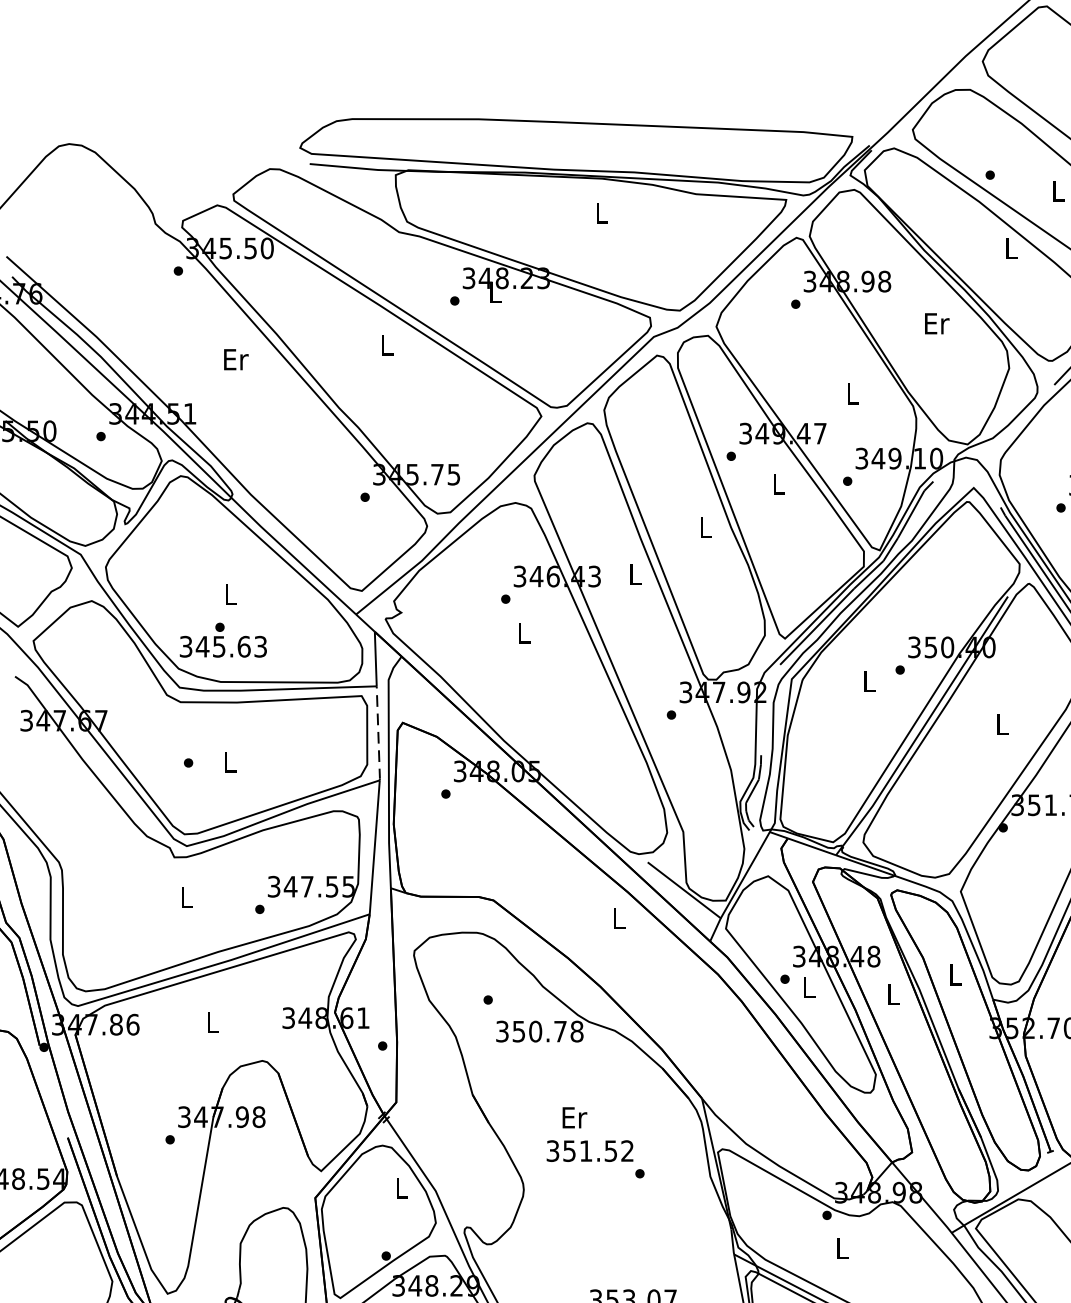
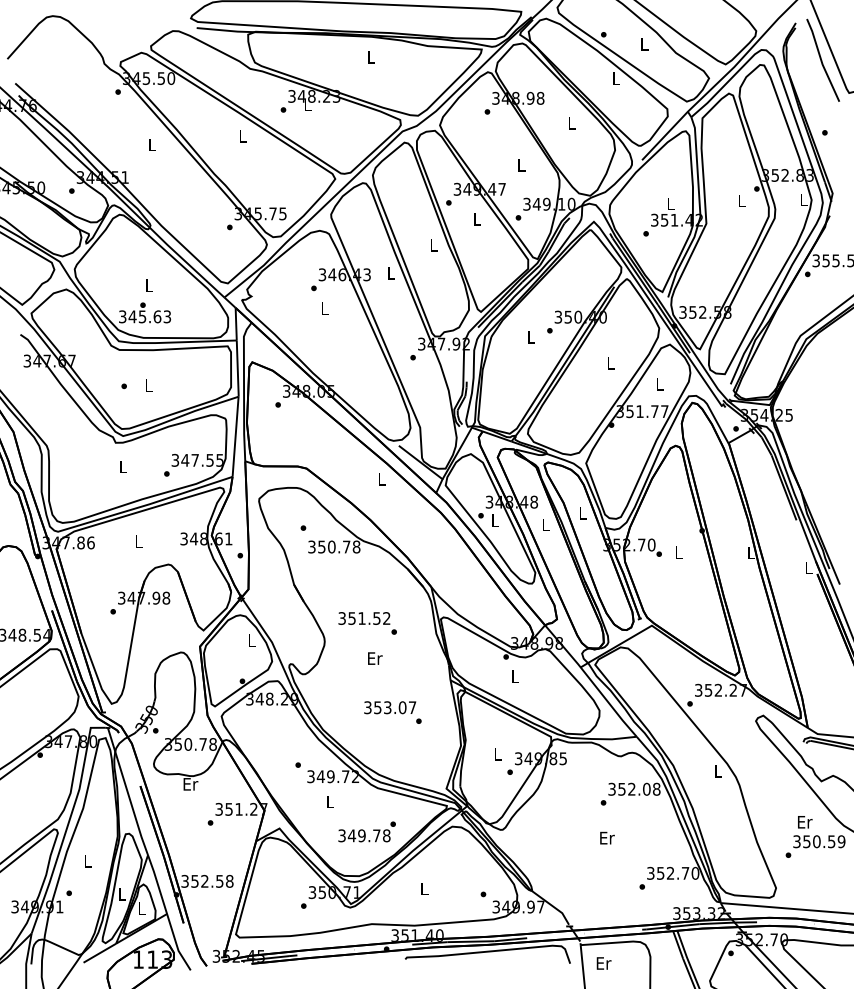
text: (936, 323) -> (571, 123), Er -> L
text: (235, 358) -> (152, 144), Er -> L
line: (377, 734) -> (237, 369), dashed -> solid
text: (575, 1117) -> (375, 658), moved

